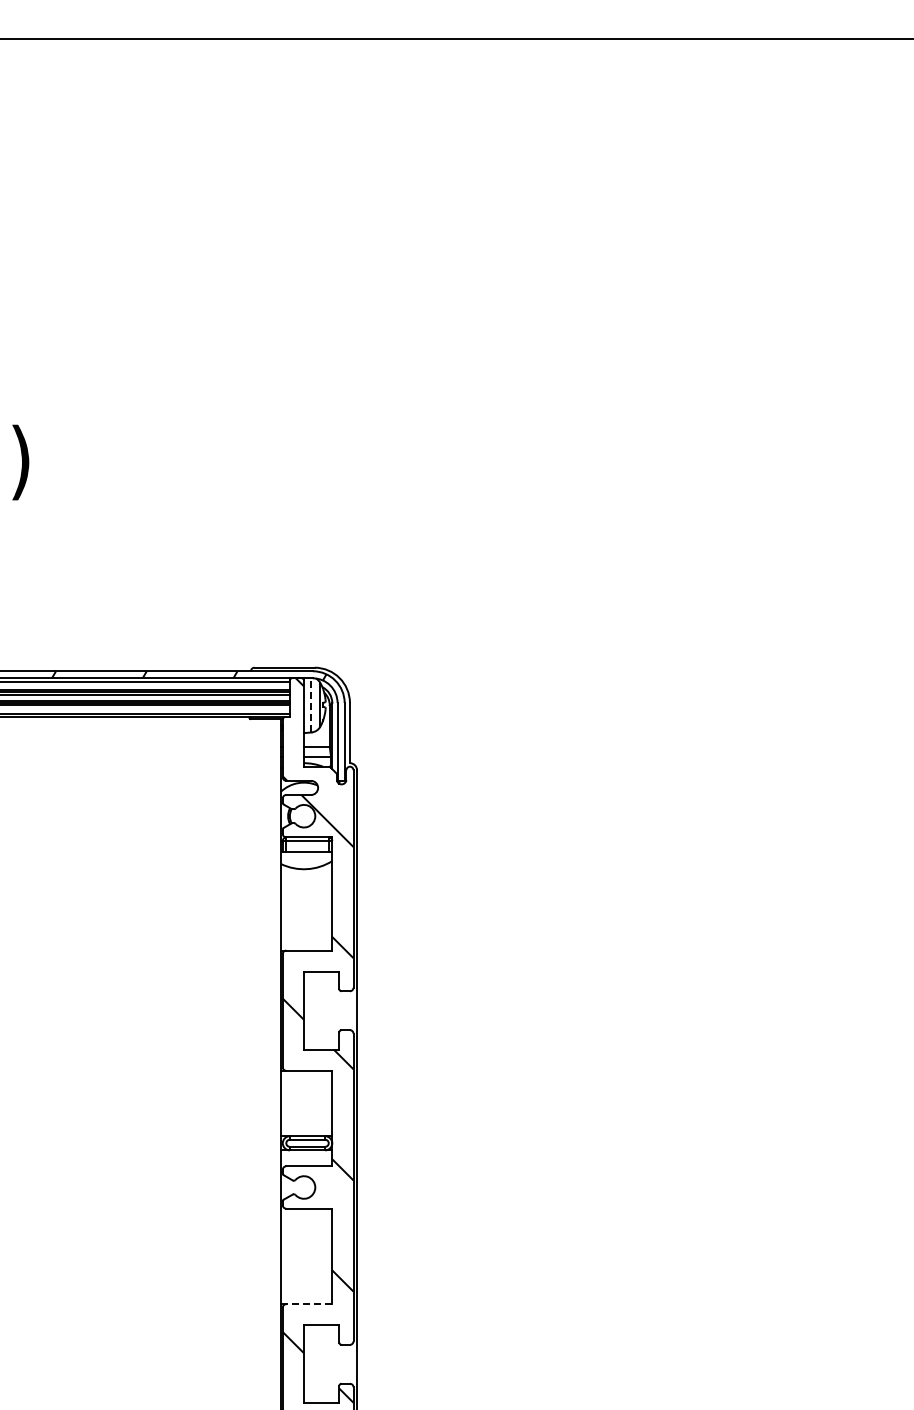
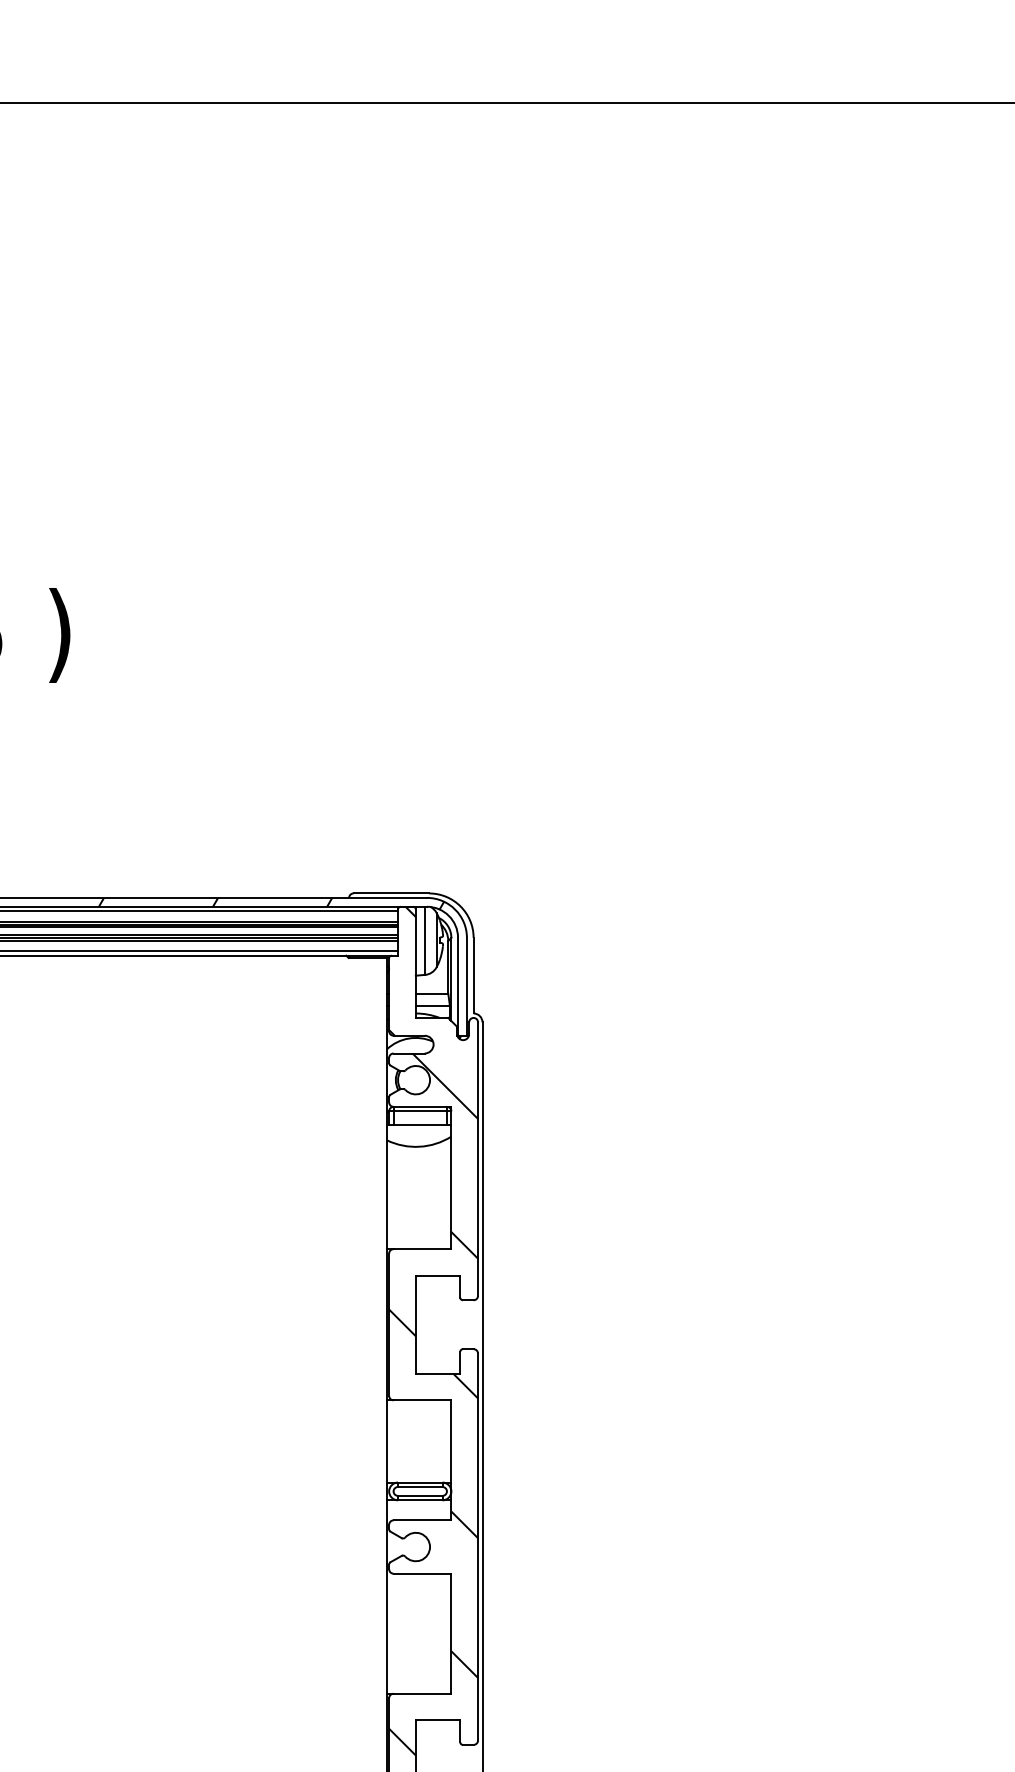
line: (311, 704) -> (425, 939), dashed -> solid
line: (309, 1304) -> (422, 1694), dashed -> solid

